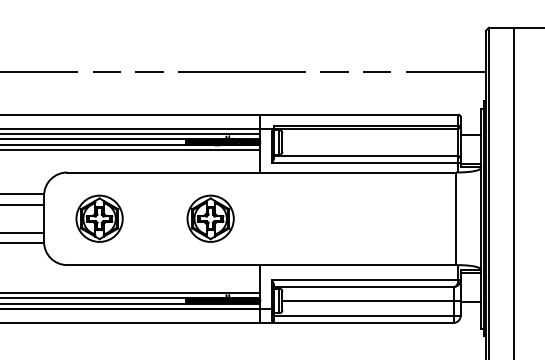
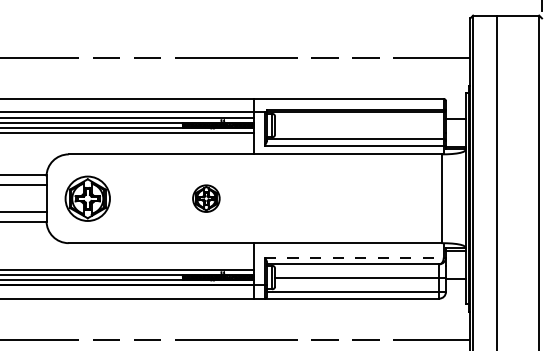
part: (99, 218) -> (87, 198), moved
part: (210, 218) -> (206, 198), size x0.6
line: (366, 280) -> (355, 257), solid -> dashed

